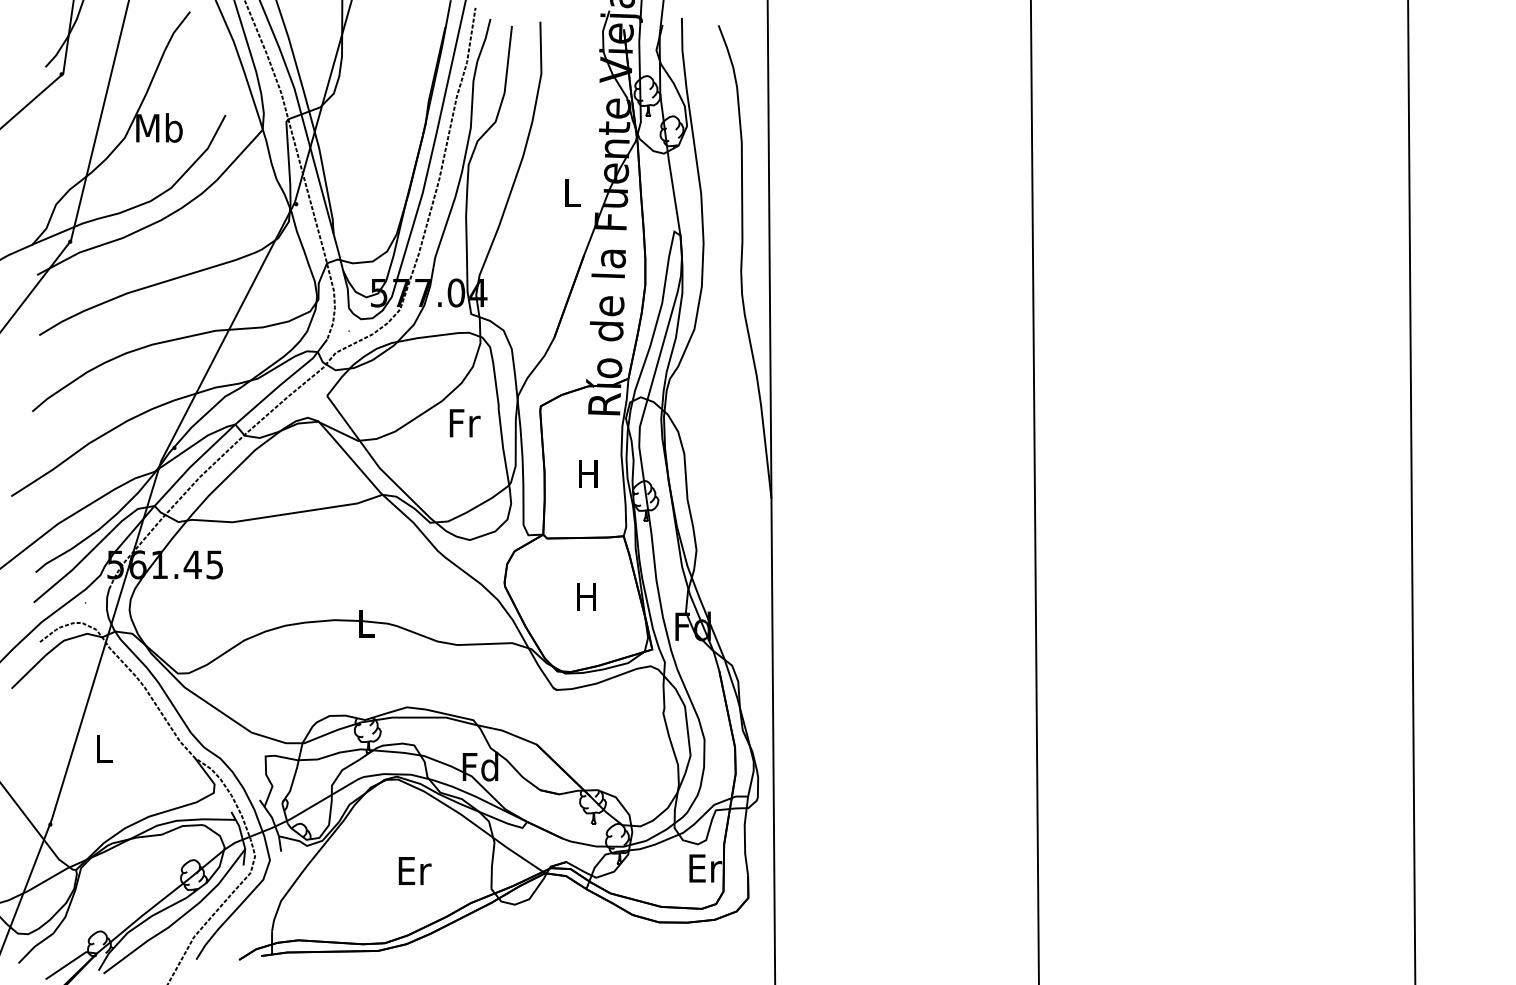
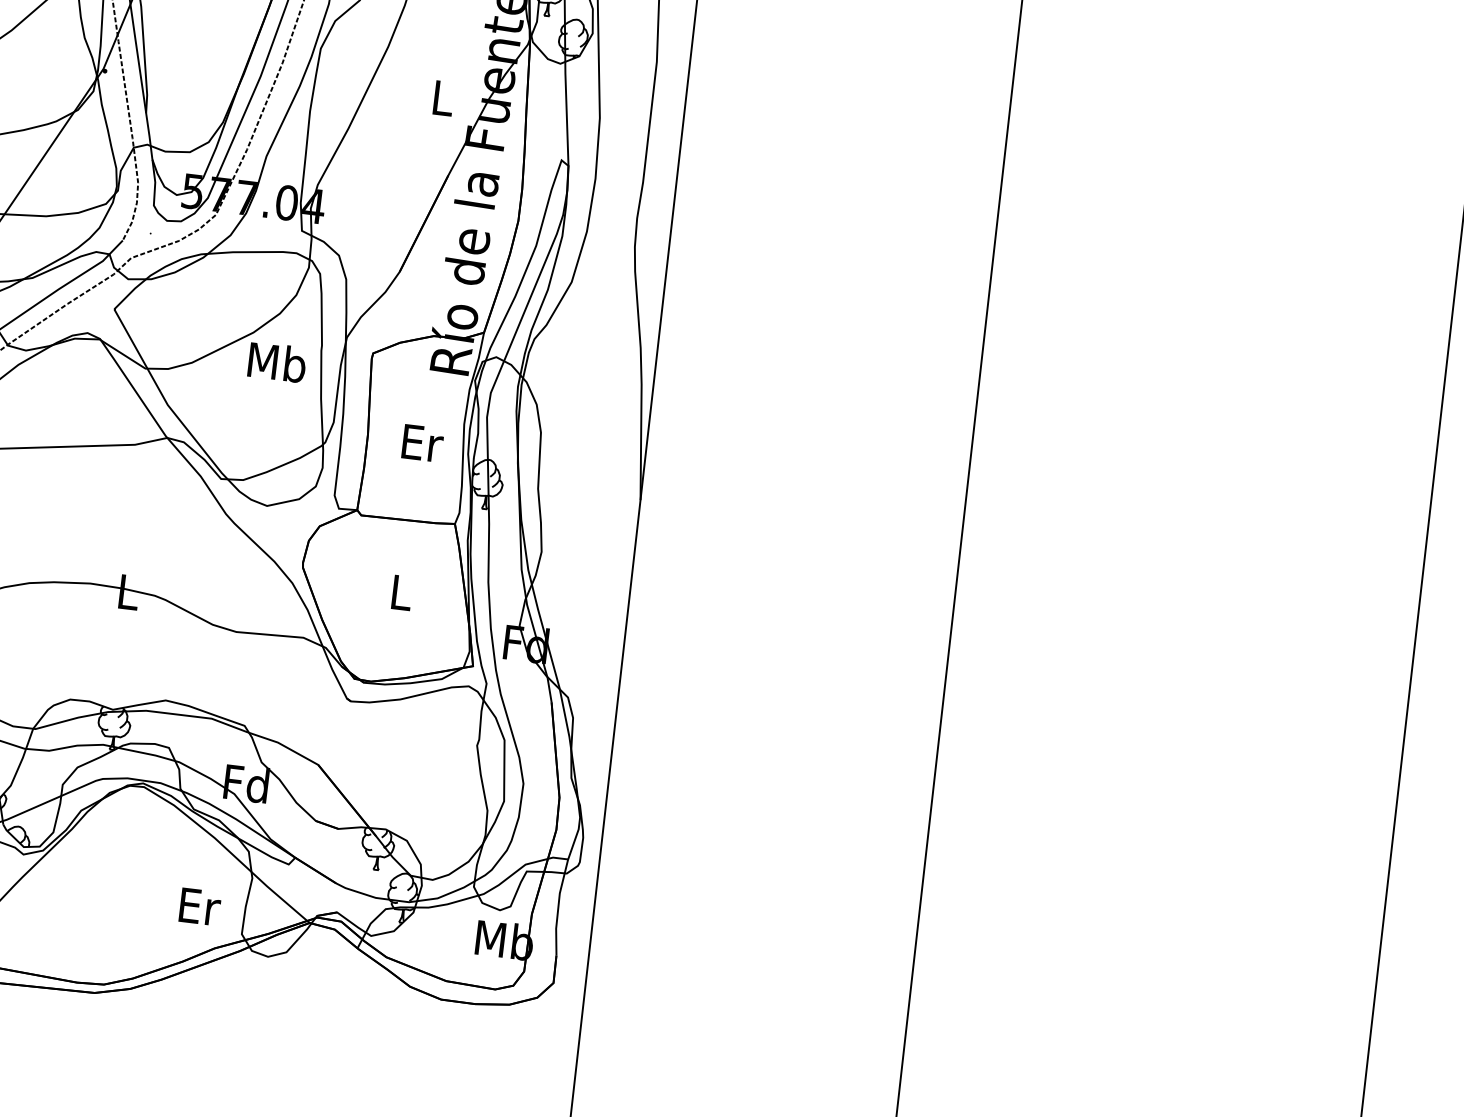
text: (464, 422) -> (277, 361), Fr -> Mb
text: (589, 474) -> (422, 443), H -> Er
text: (586, 596) -> (400, 591), H -> L
text: (704, 867) -> (504, 939), Er -> Mb
text: (414, 870) -> (199, 906), moved

